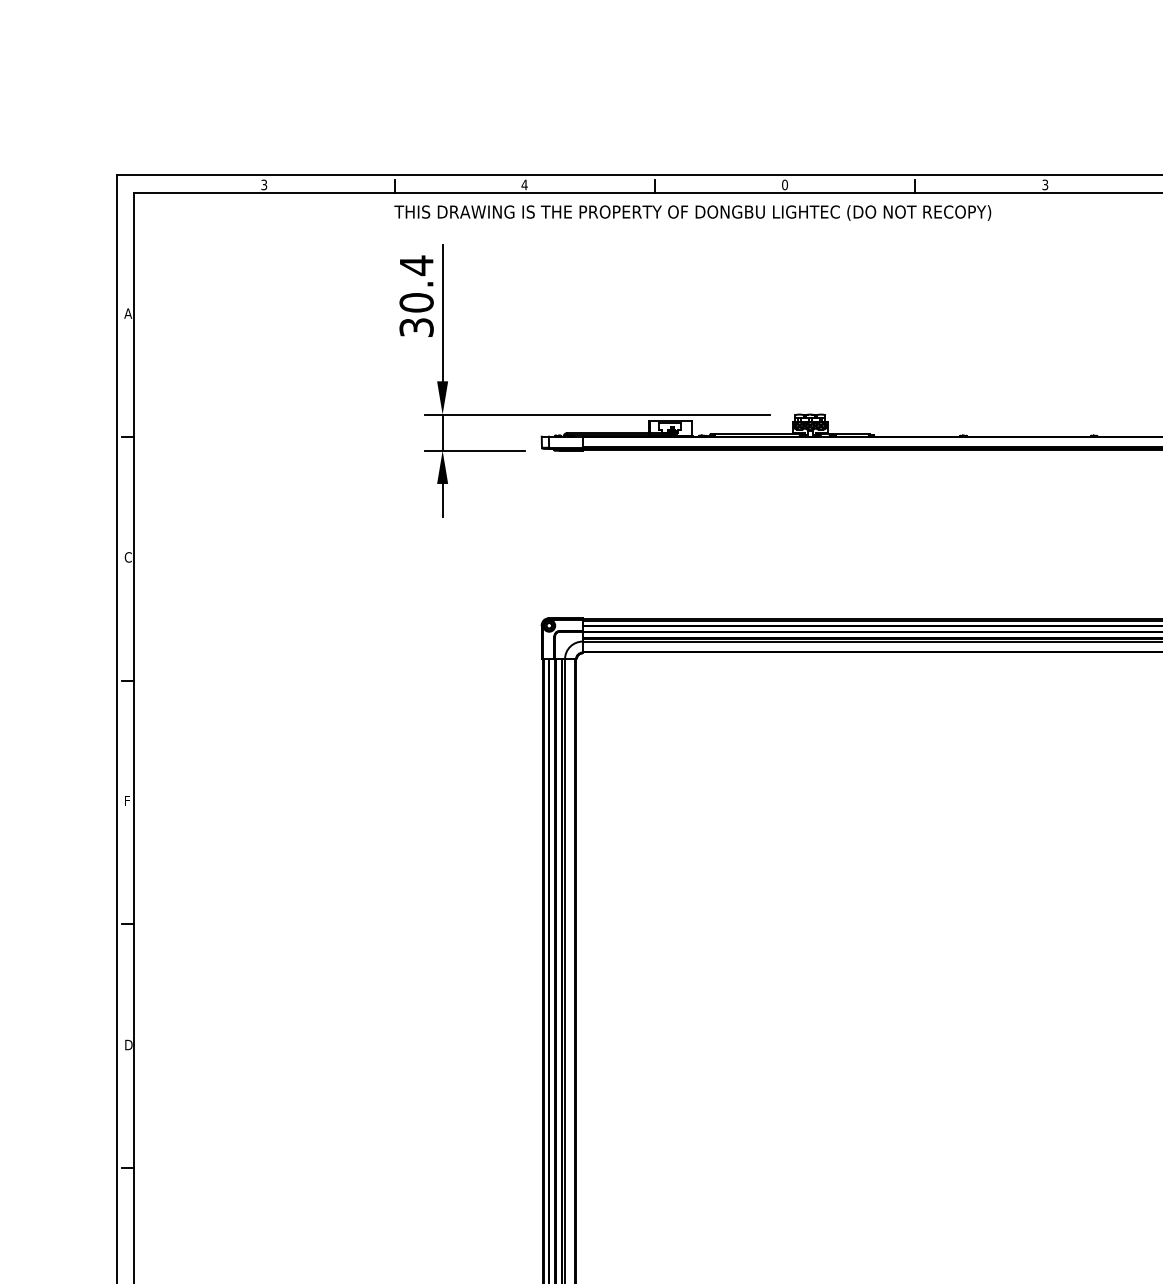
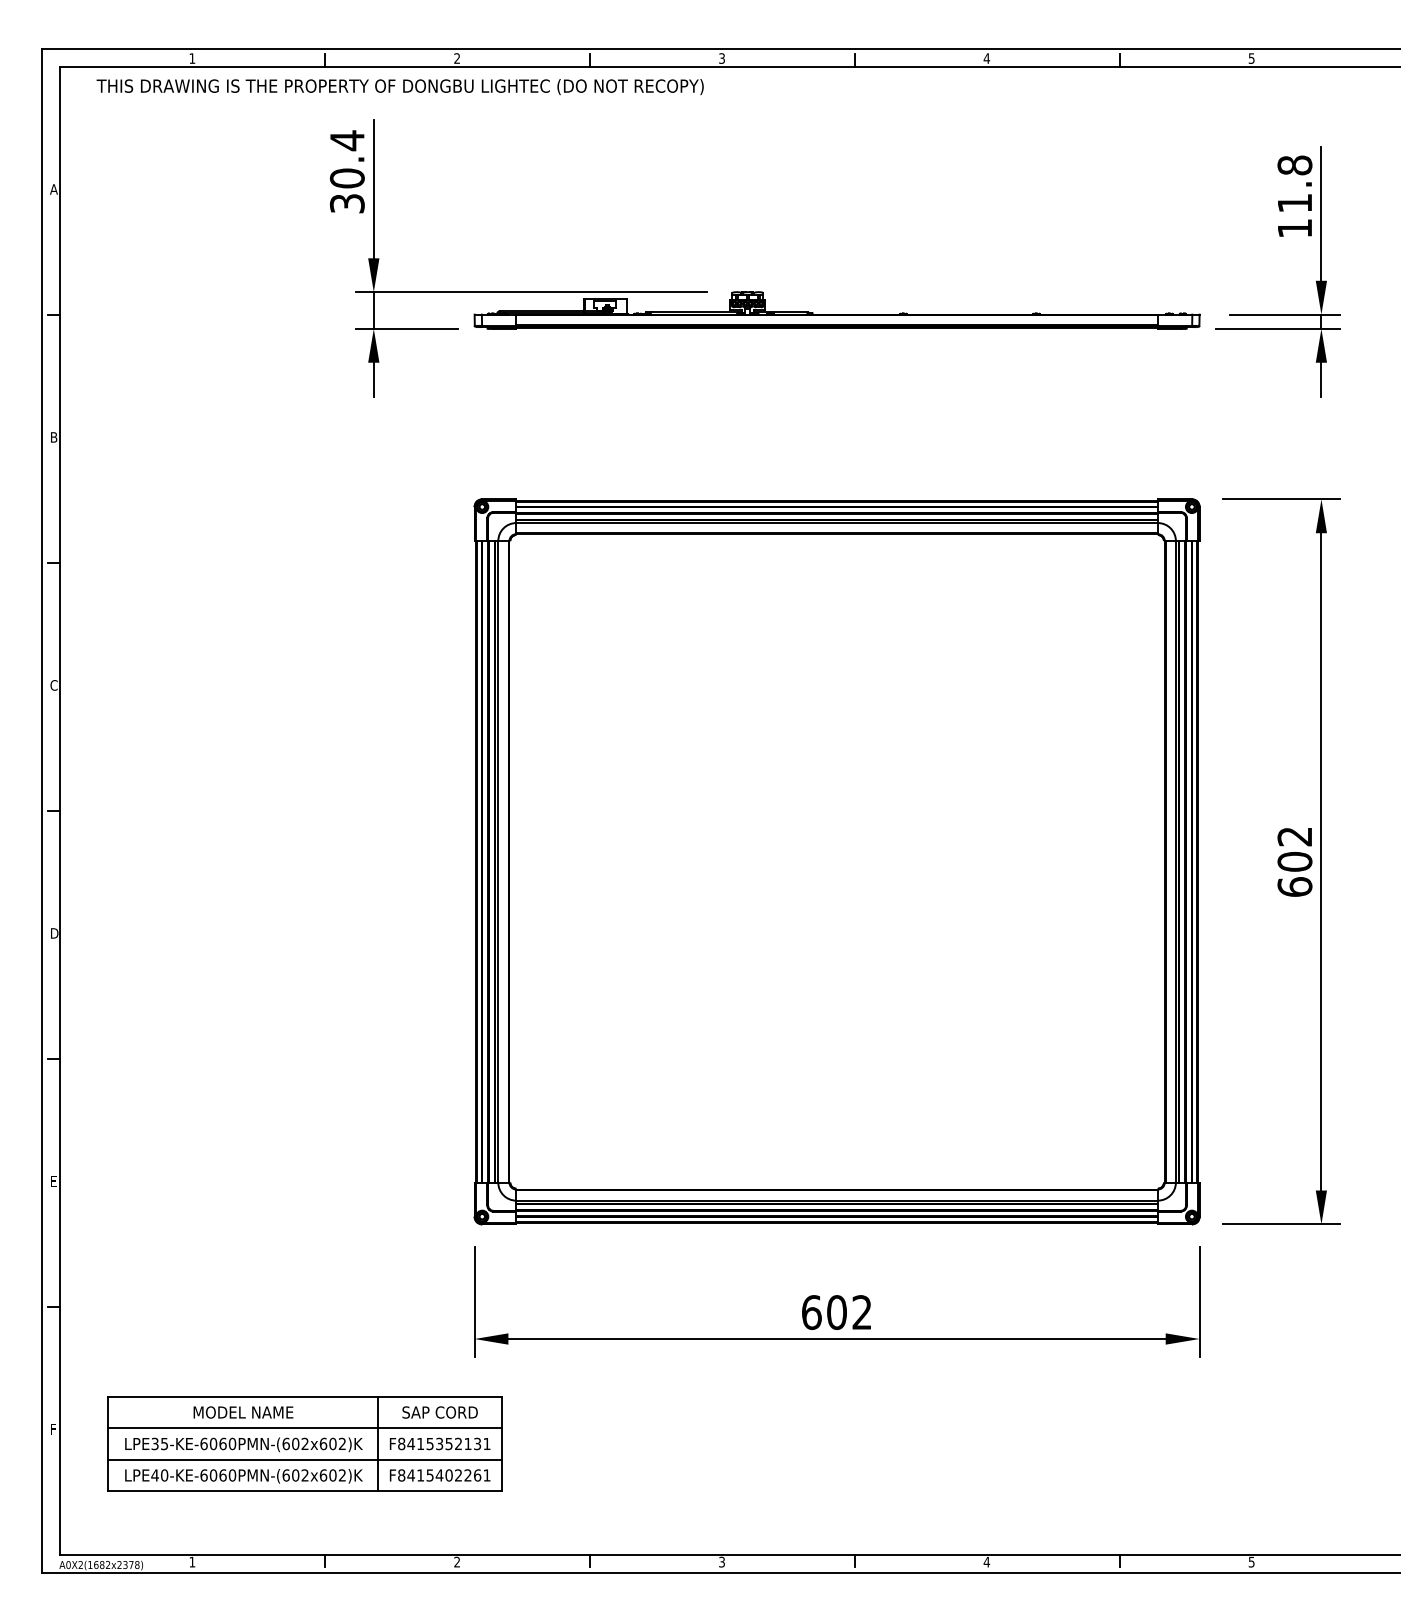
text: (264, 184) -> (192, 58), 3 -> 1
text: (524, 184) -> (457, 58), 4 -> 2
text: (785, 184) -> (722, 58), 0 -> 3
text: (1044, 184) -> (986, 58), 3 -> 4
text: (692, 213) -> (399, 87), moved
text: (127, 557) -> (53, 437), C -> B
text: (127, 801) -> (53, 685), F -> C

